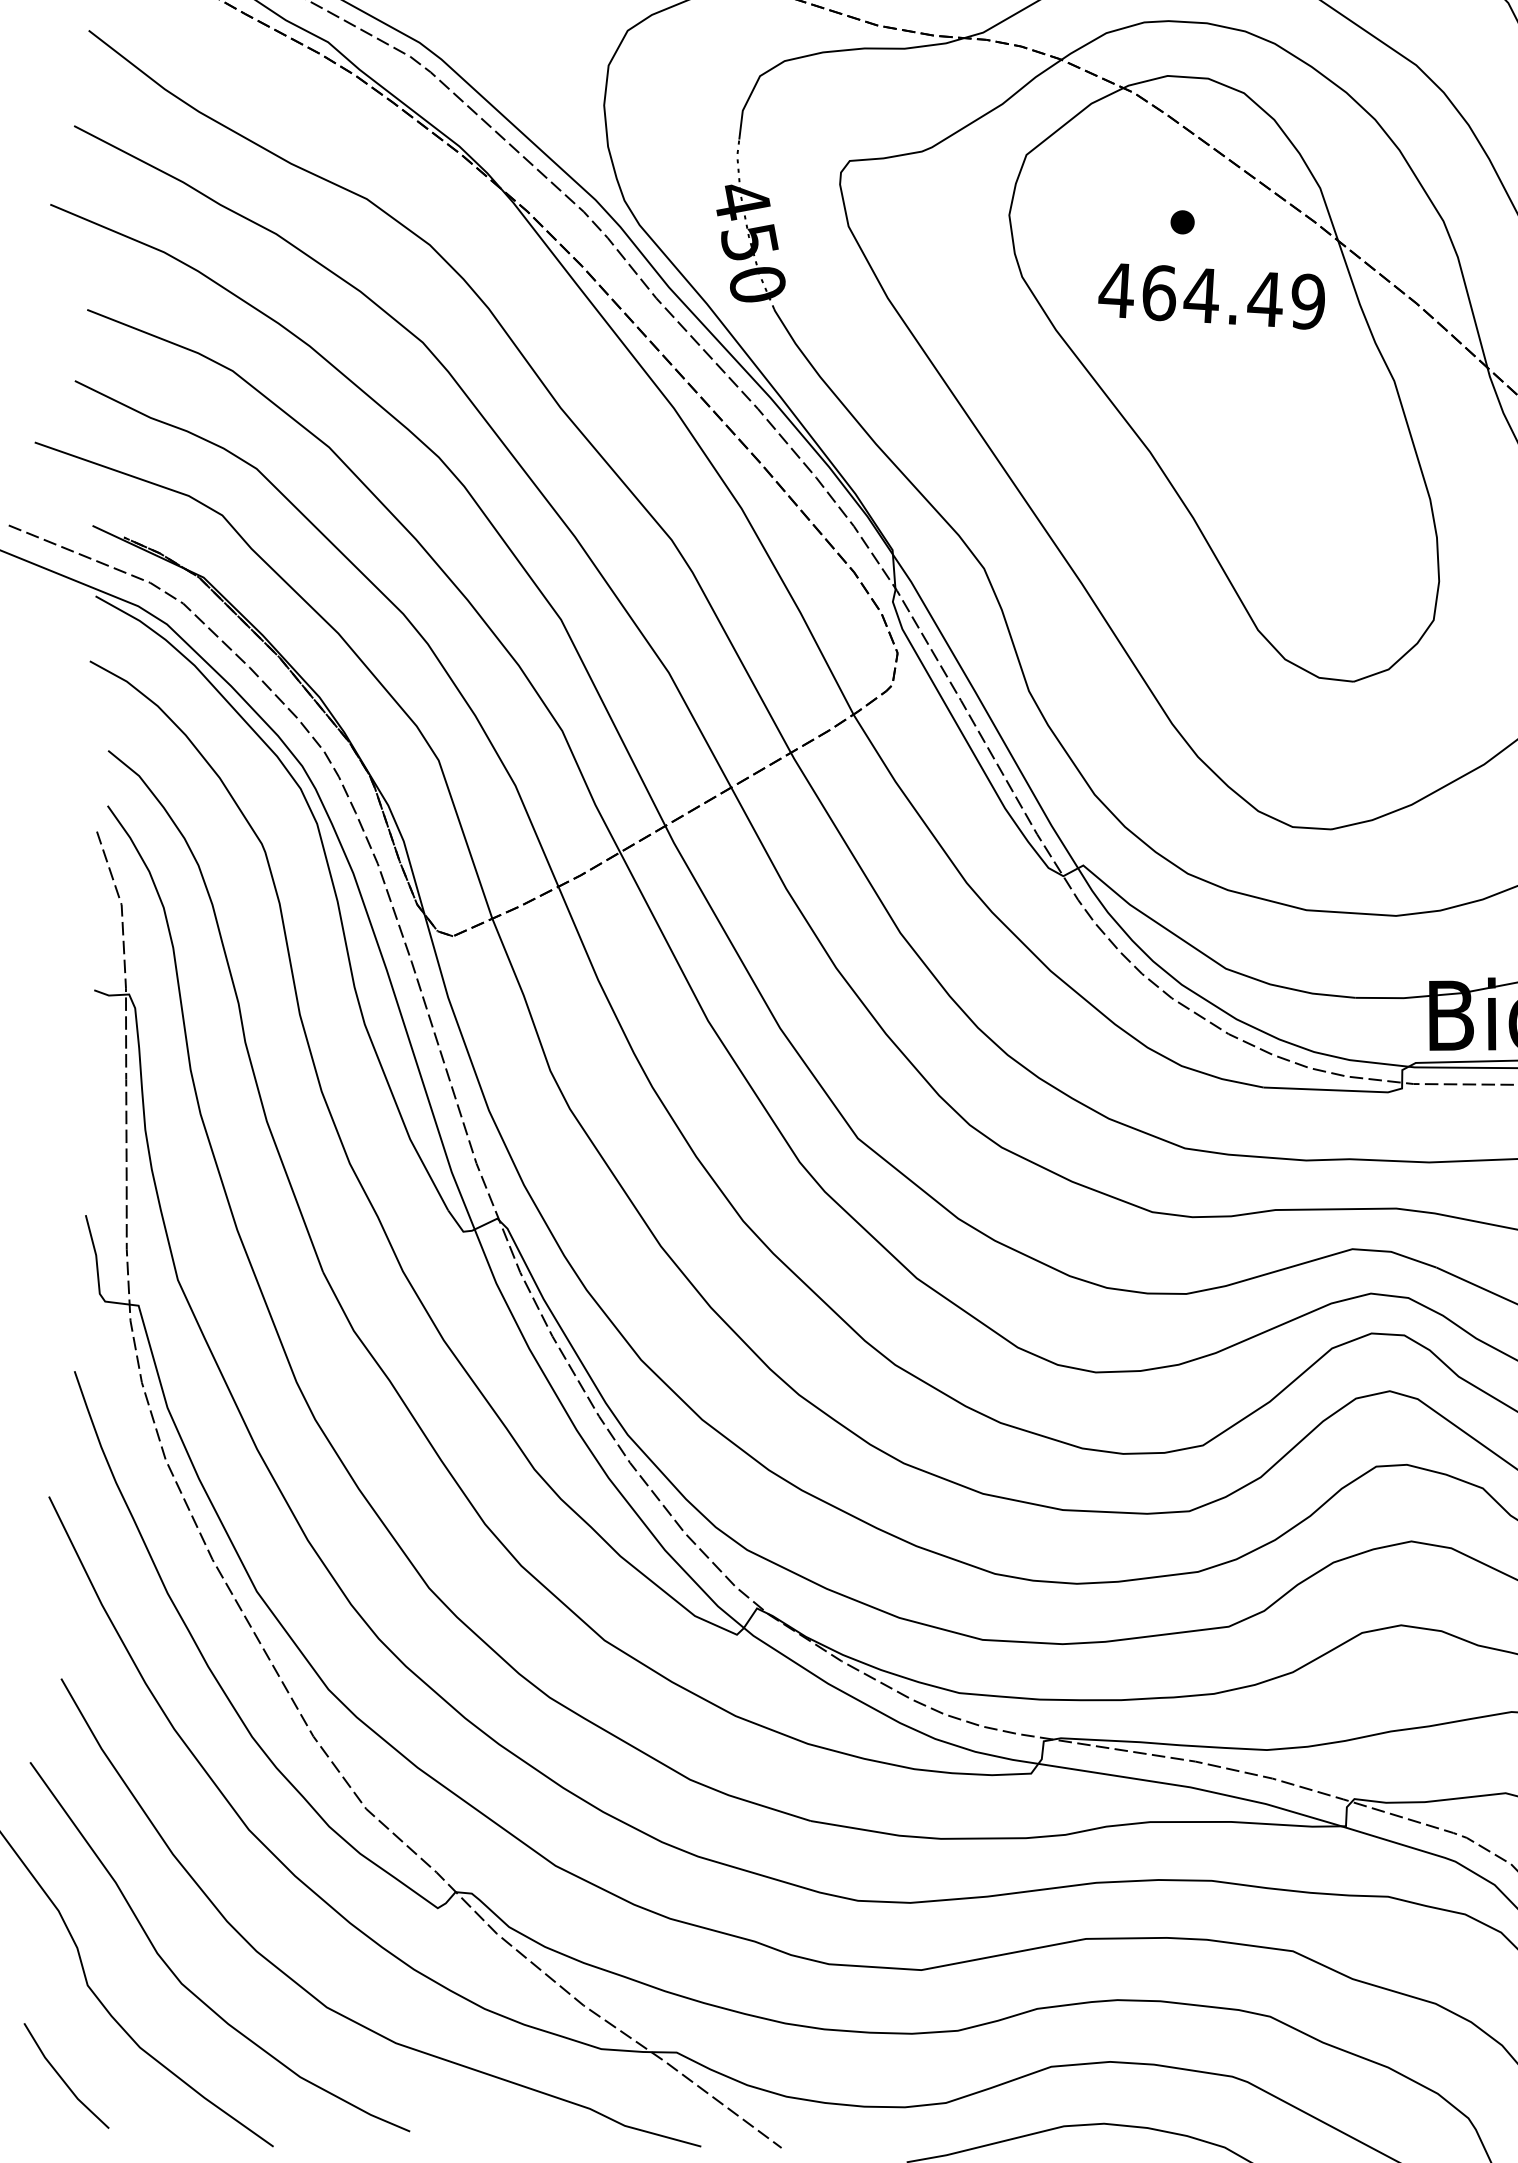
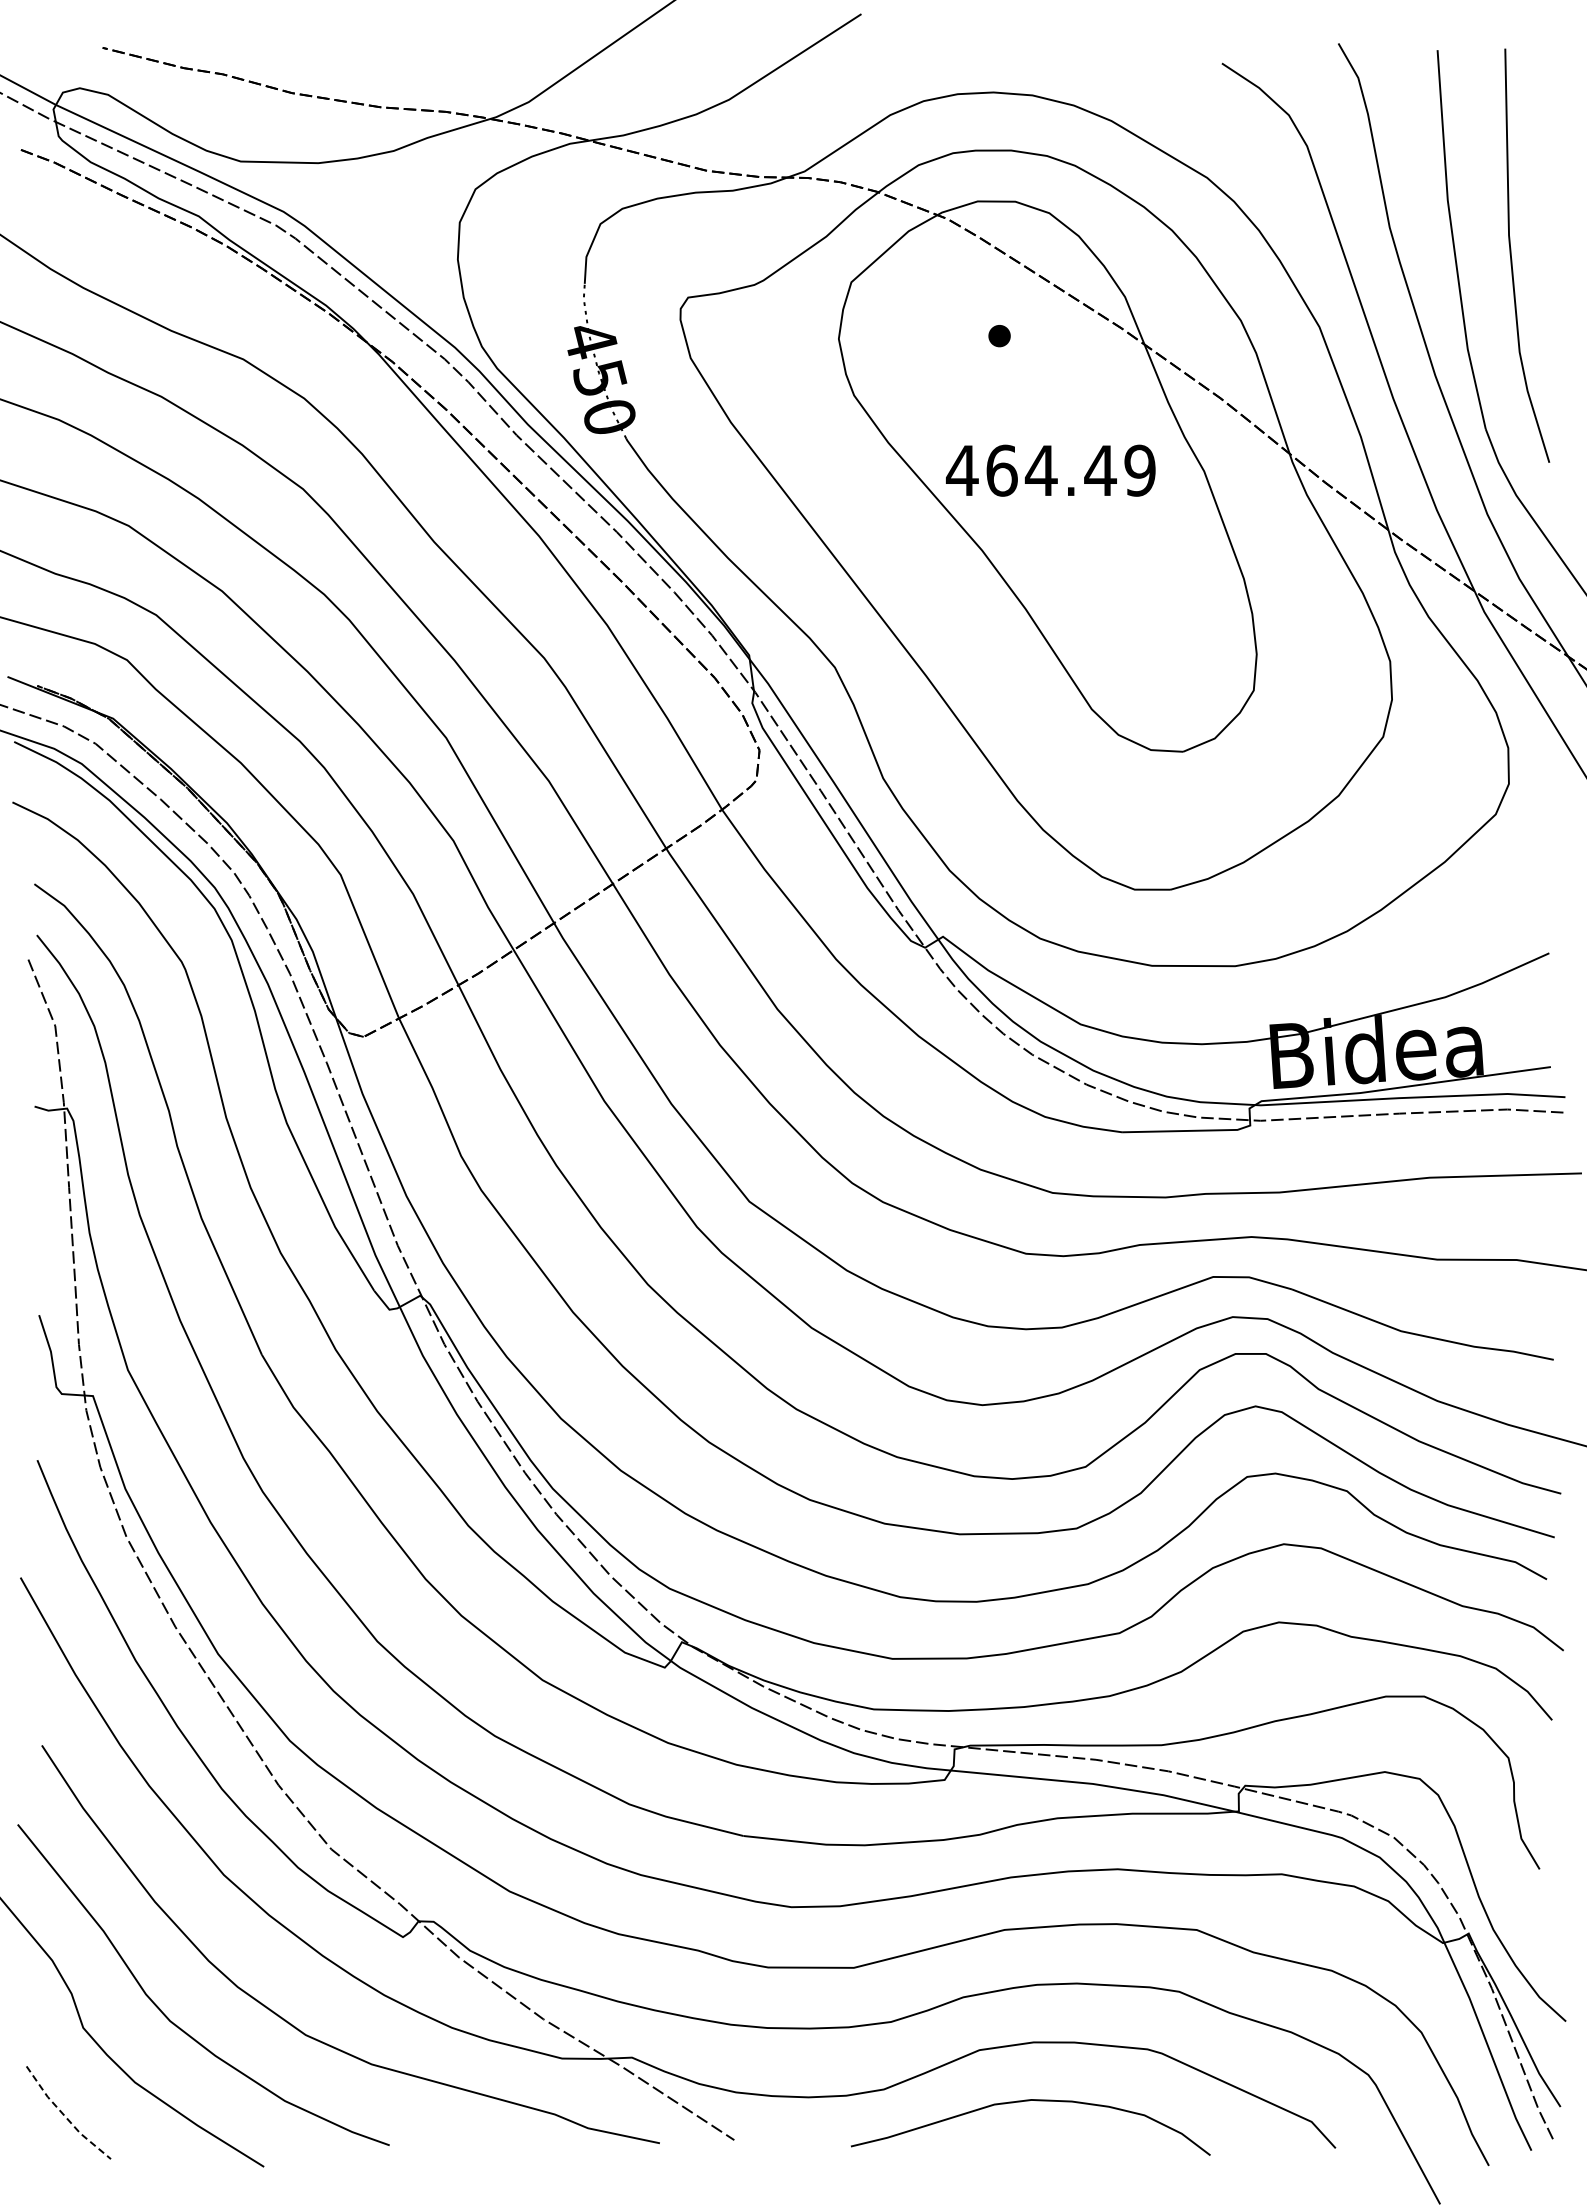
text: (1211, 295) -> (1050, 470), moved
line: (62, 2079) -> (65, 2116), solid -> dashed

